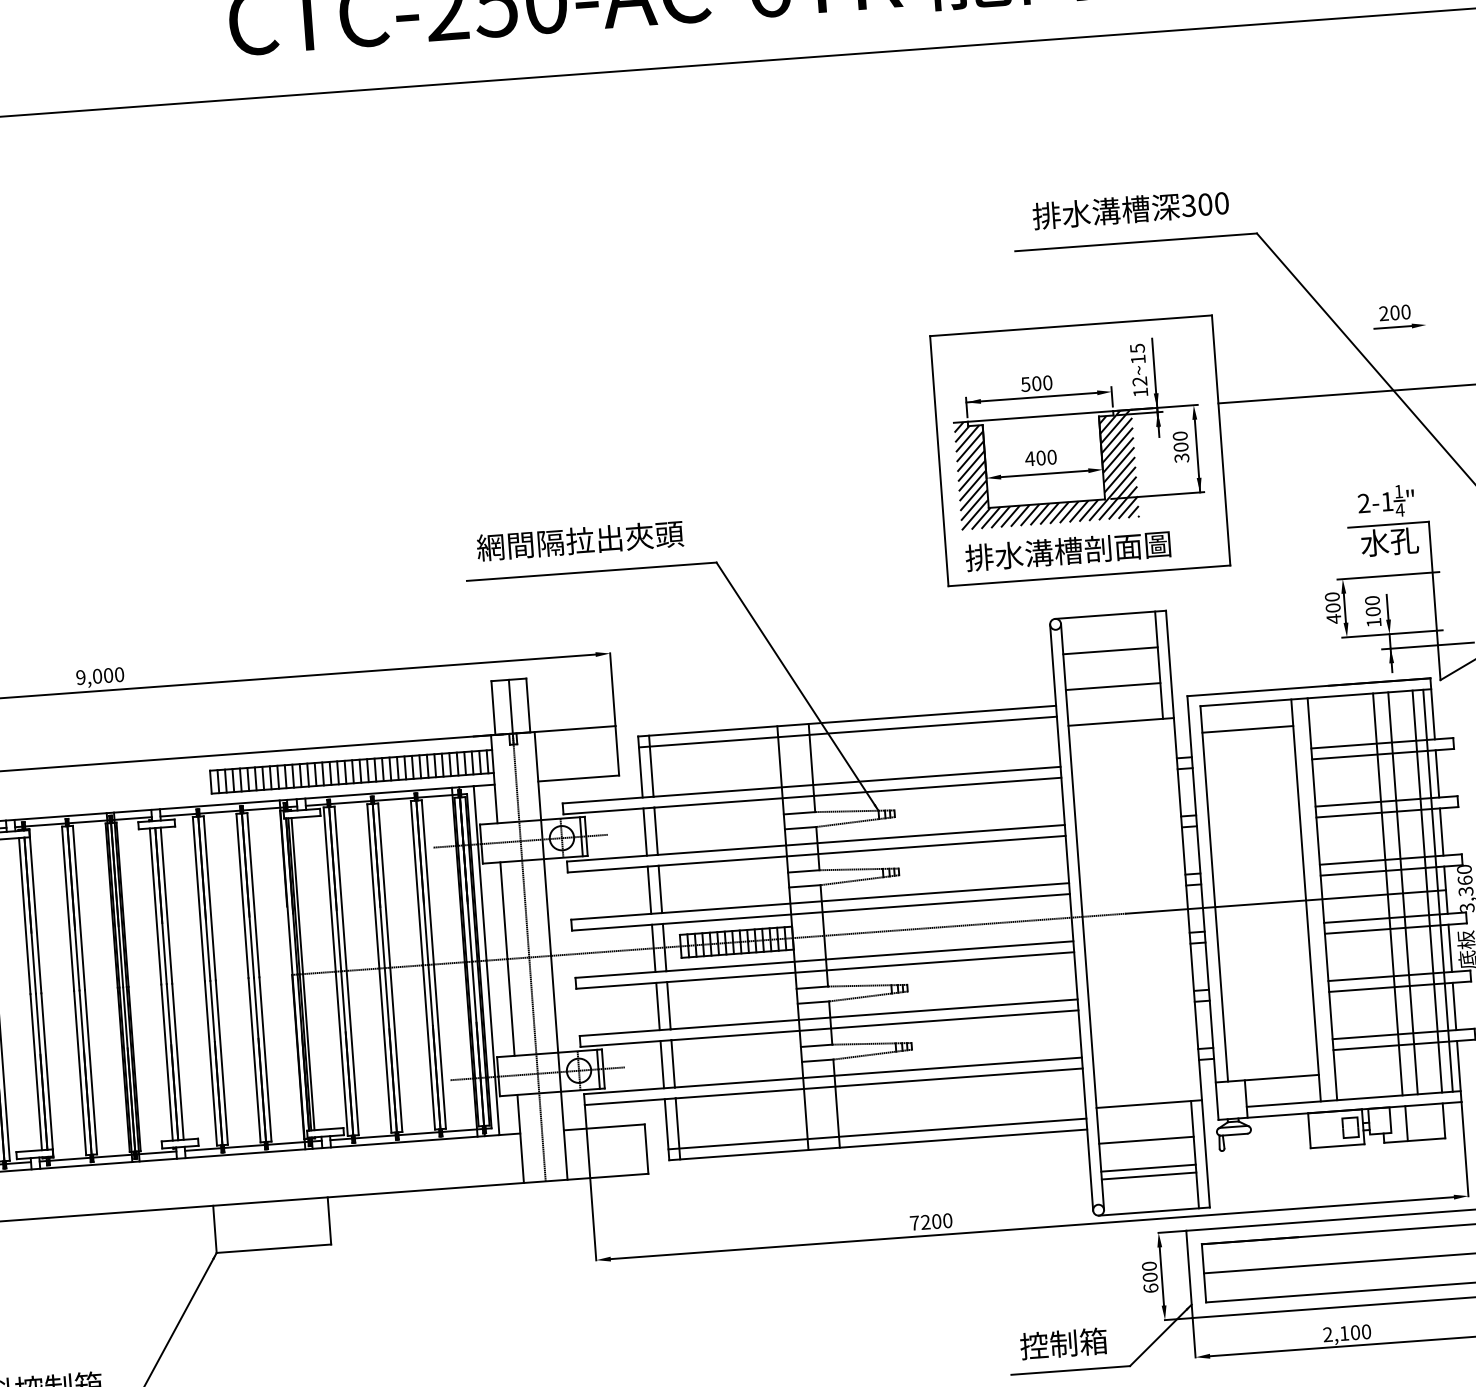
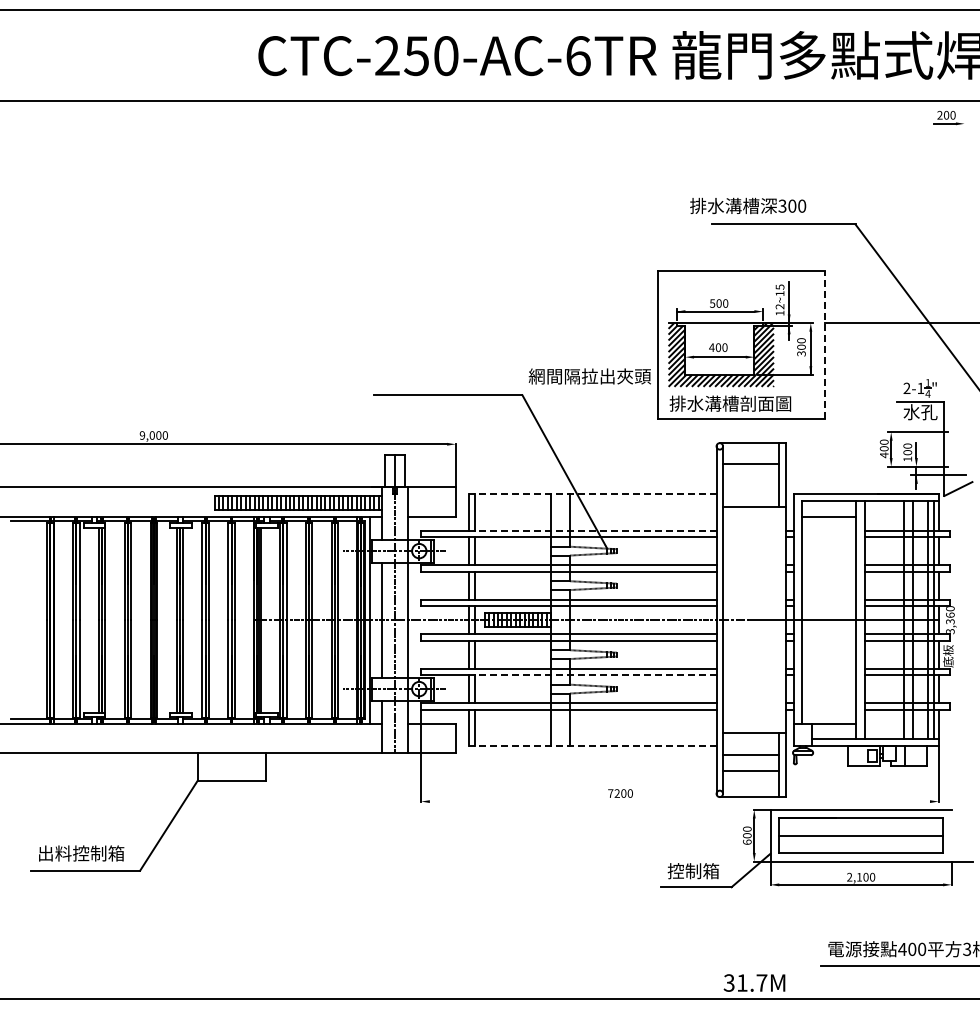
text: (1131, 208) -> (748, 205), moved
part: (1398, 318) -> (948, 118), moved
line: (1221, 439) -> (825, 344), solid -> dashed
text: (579, 540) -> (589, 376), moved
line: (1113, 686) -> (751, 485), removed
line: (846, 721) -> (592, 494), solid -> dashed
line: (847, 731) -> (592, 500), removed
line: (856, 781) -> (595, 530), solid -> dashed
line: (874, 1026) -> (595, 675), solid -> dashed
line: (877, 1134) -> (592, 739), removed
line: (878, 1144) -> (592, 745), solid -> dashed
line: (1149, 1175) -> (751, 775), removed
line: (1031, 1228) -> (679, 801), removed

